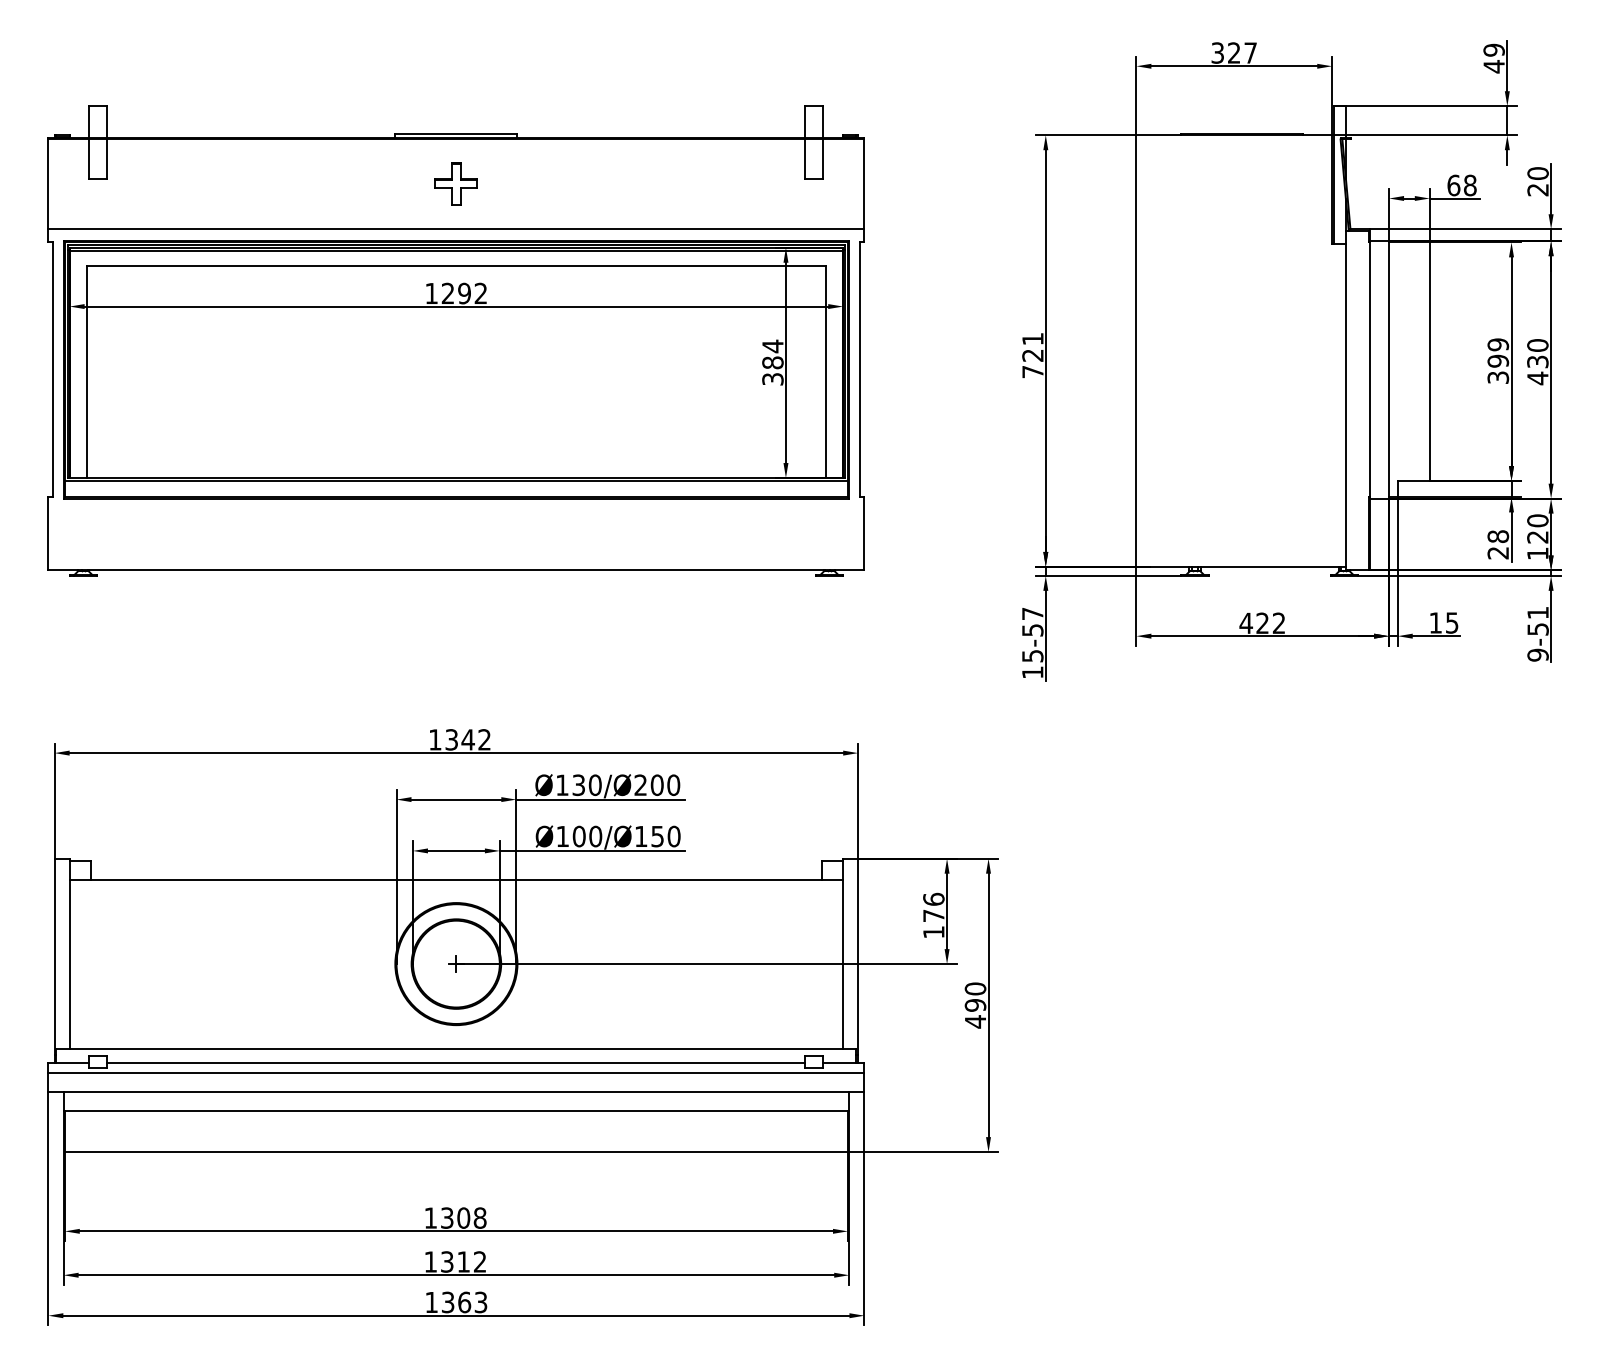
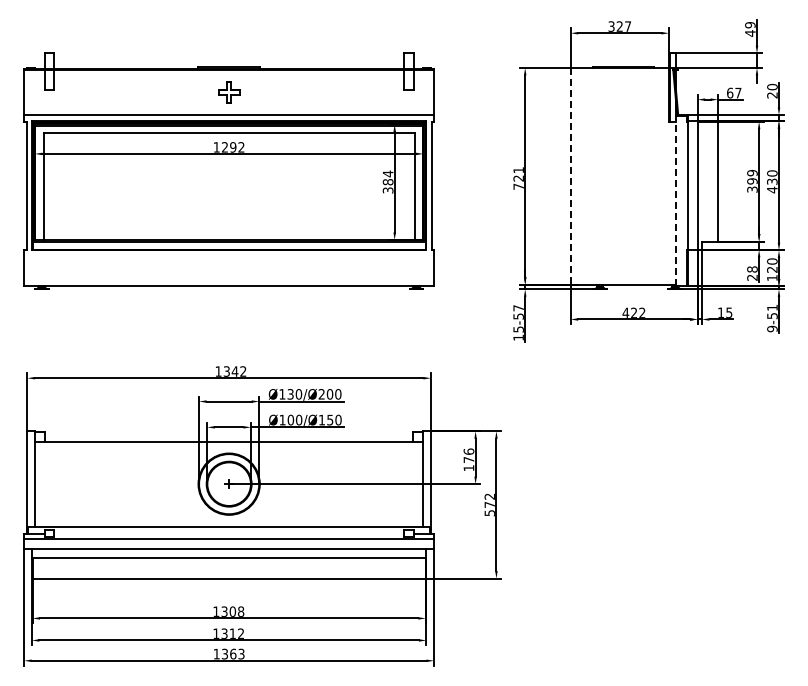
text: (1470, 184) -> (738, 92), 68 -> 67
line: (1136, 351) -> (570, 176), solid -> dashed
line: (1345, 399) -> (675, 200), solid -> dashed
text: (974, 1004) -> (489, 504), 490 -> 572
line: (455, 1062) -> (228, 533), removed

